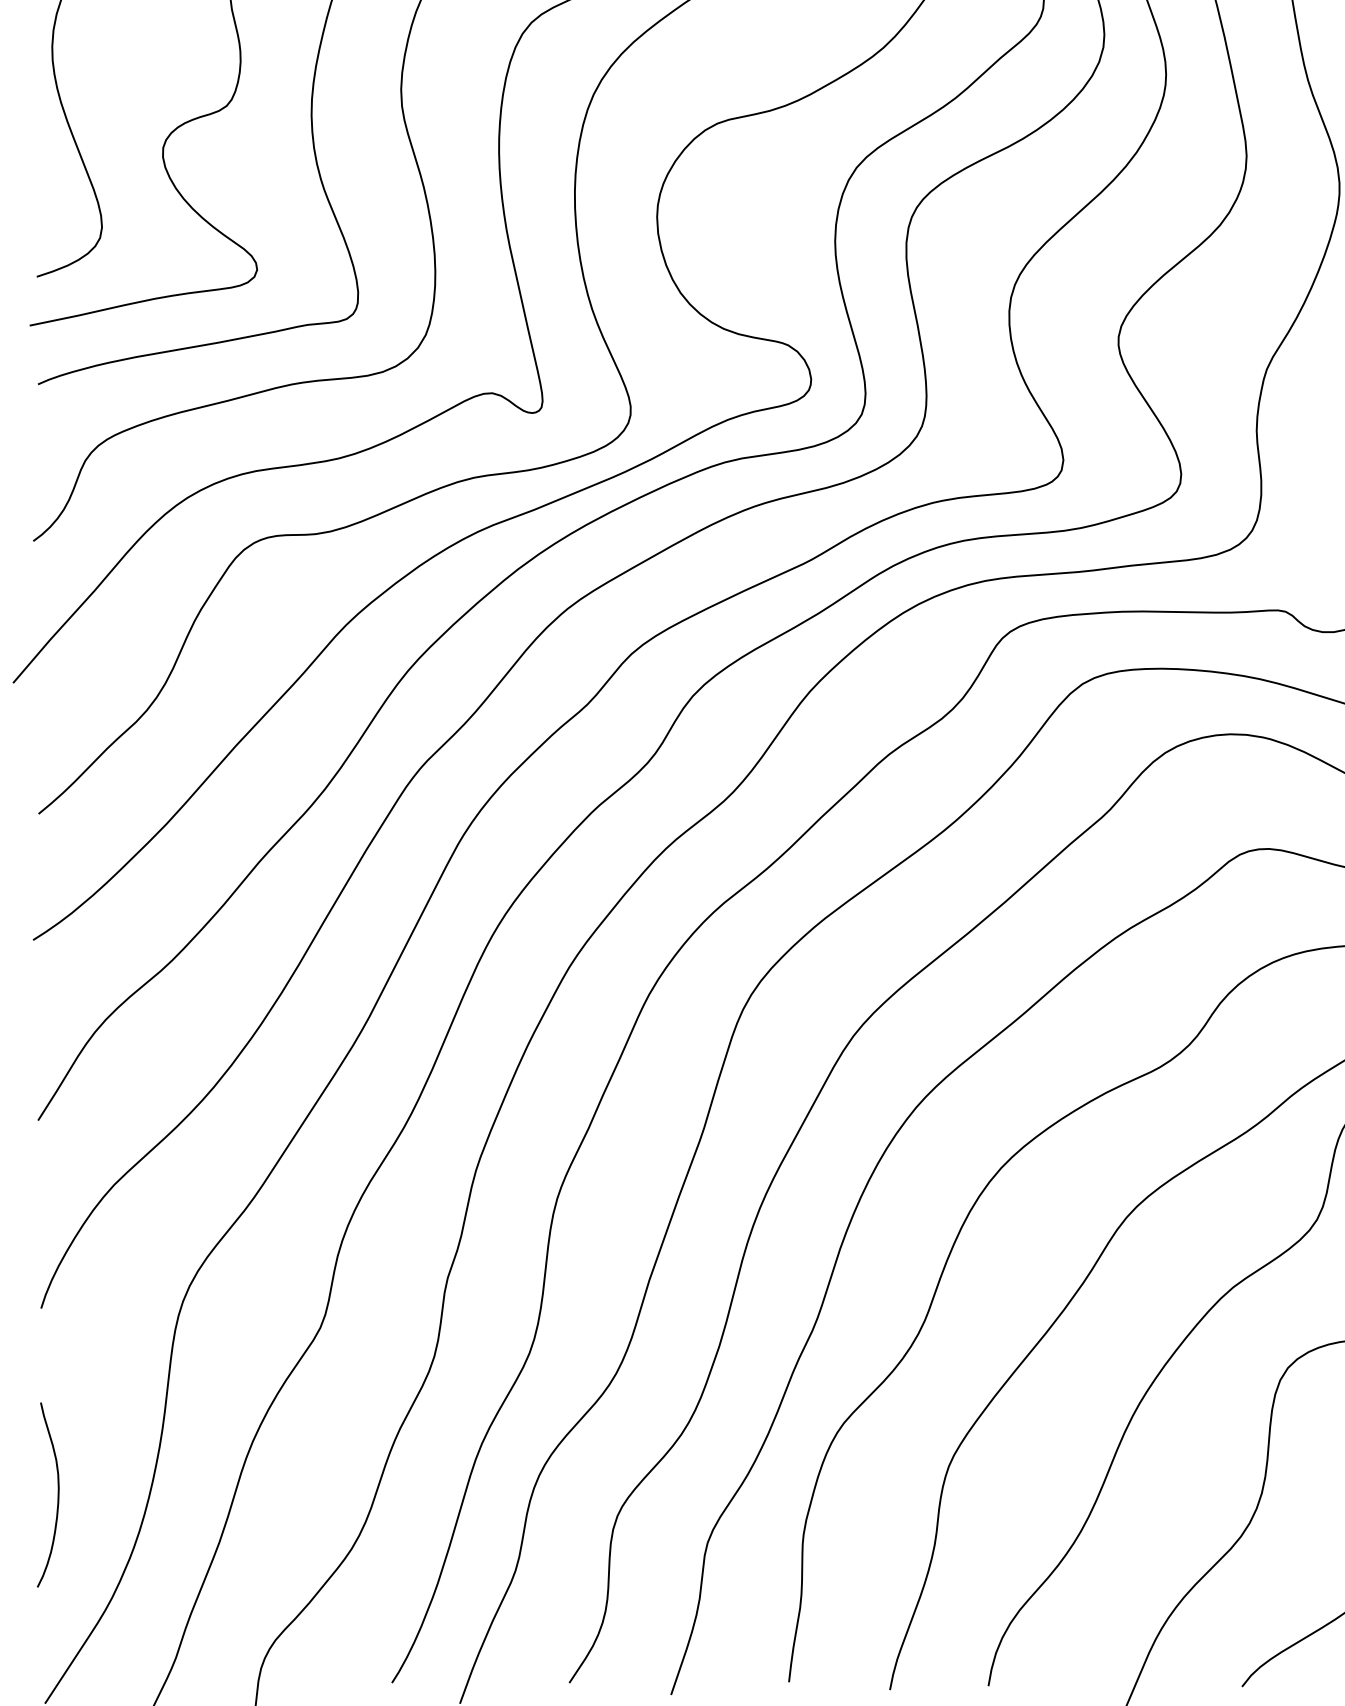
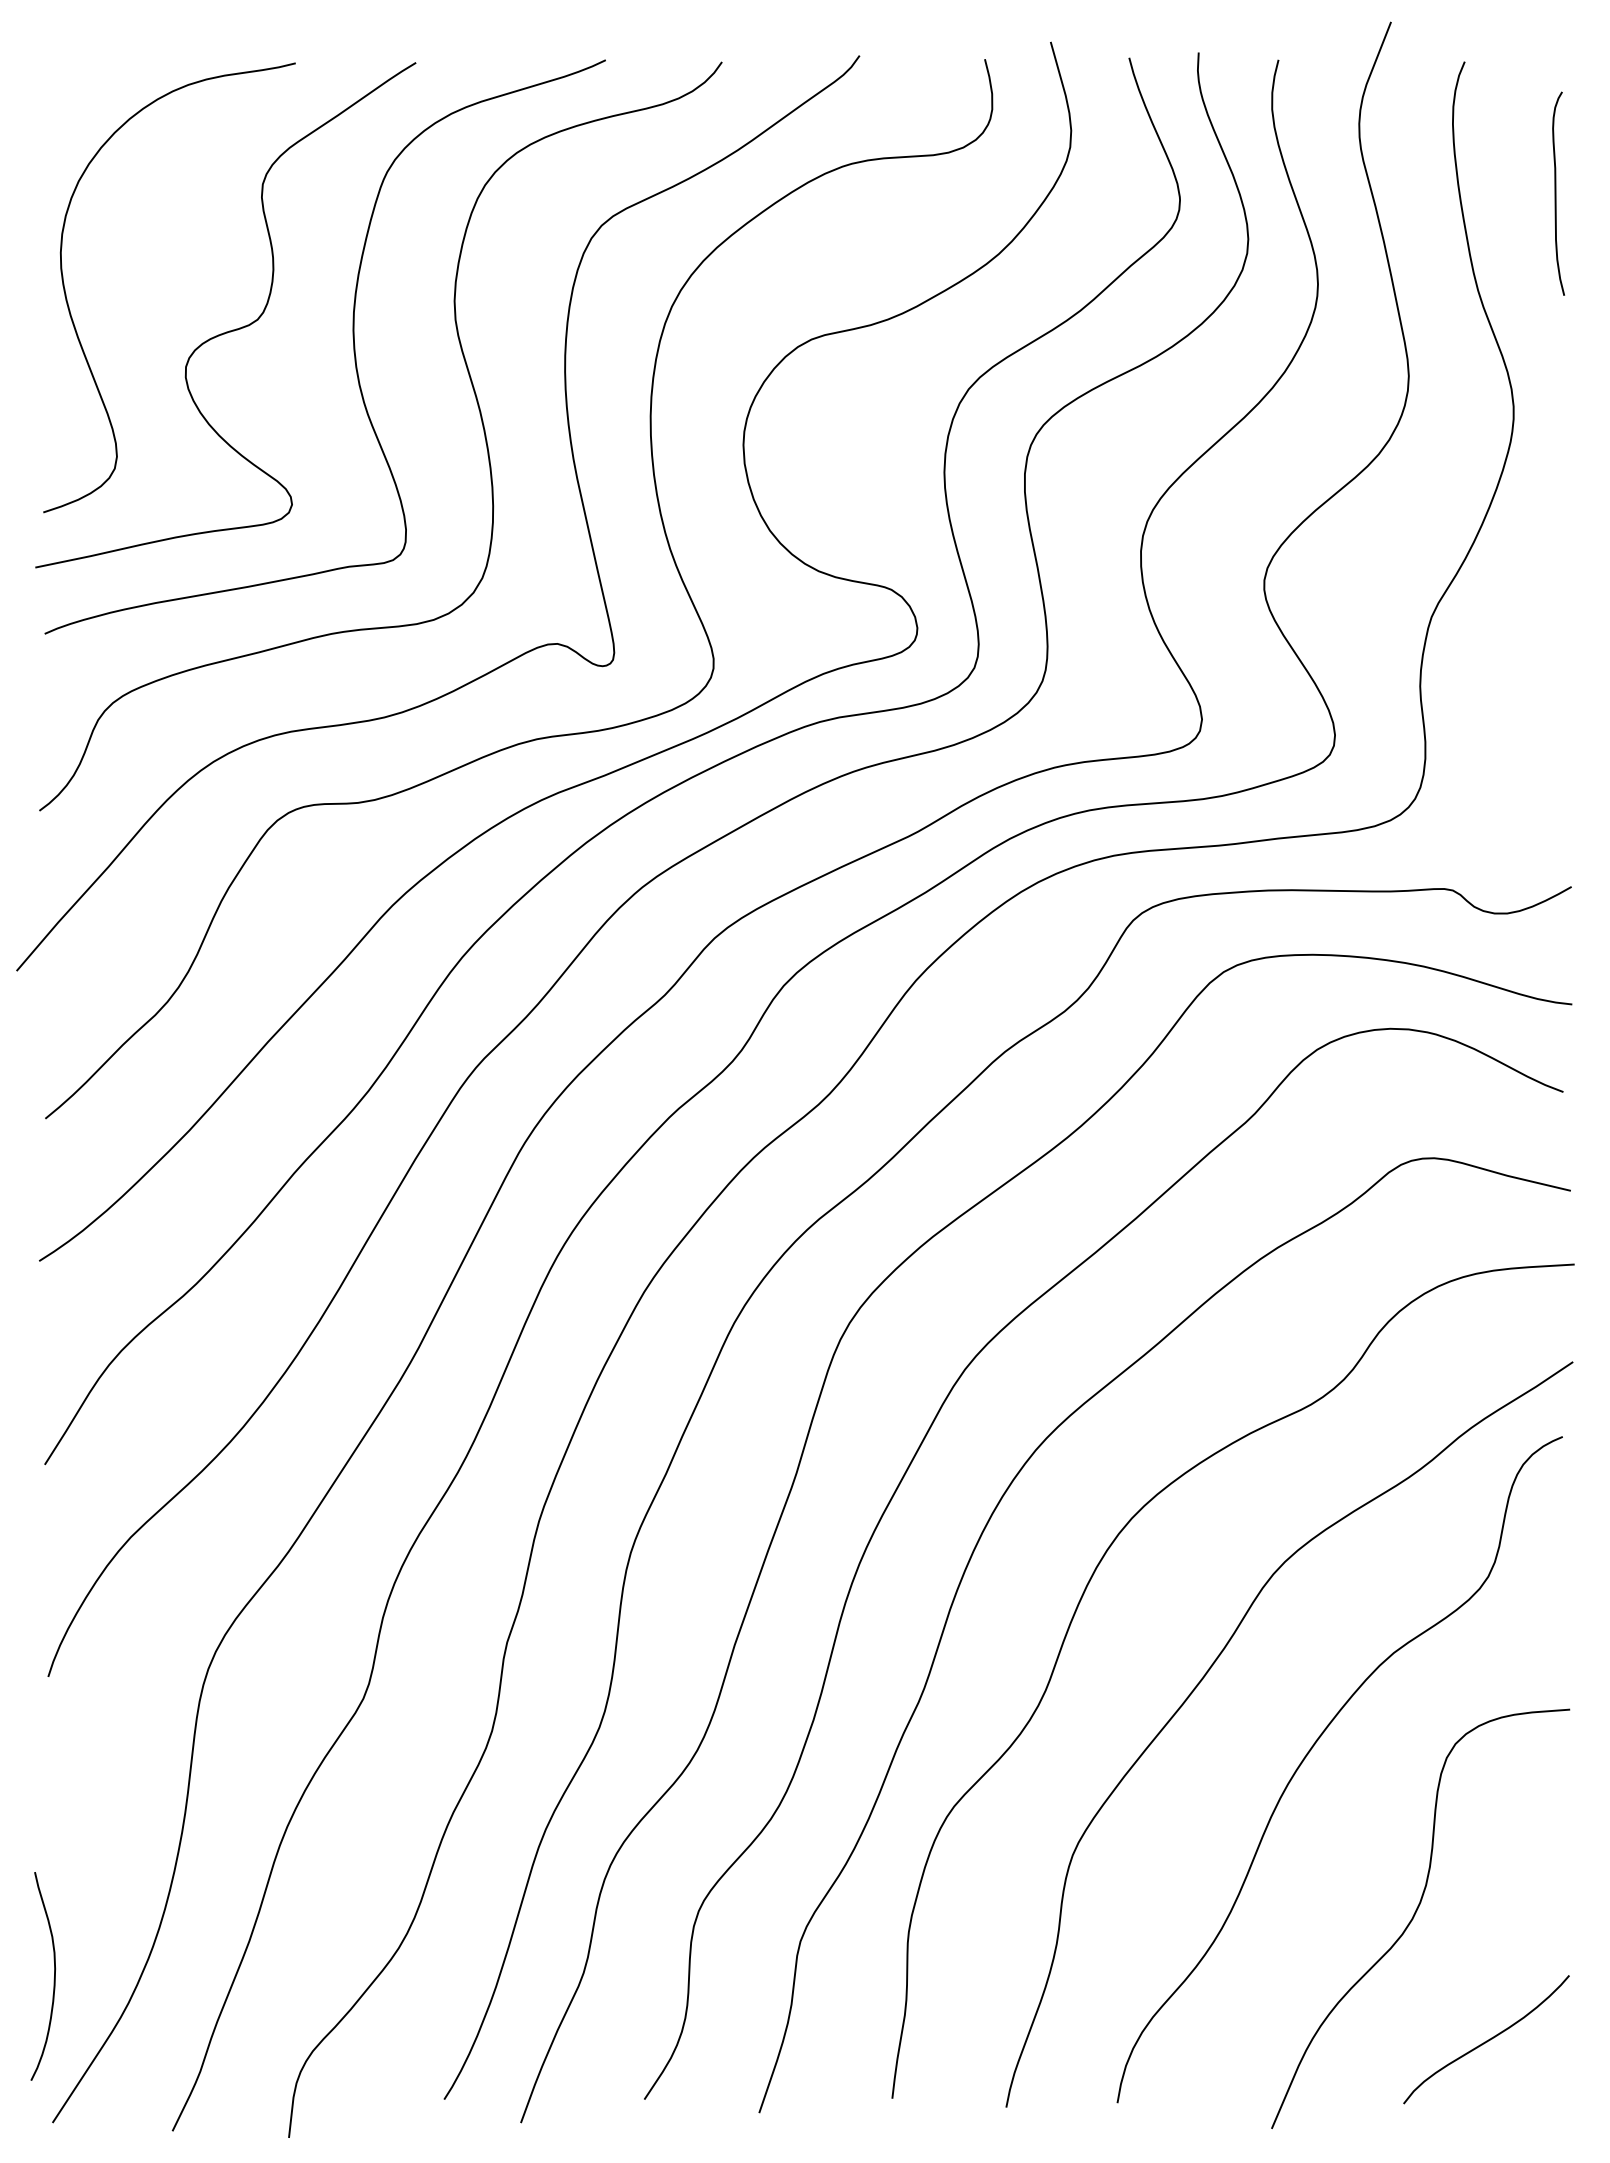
curve: (57, 1497) -> (53, 1979), moved

